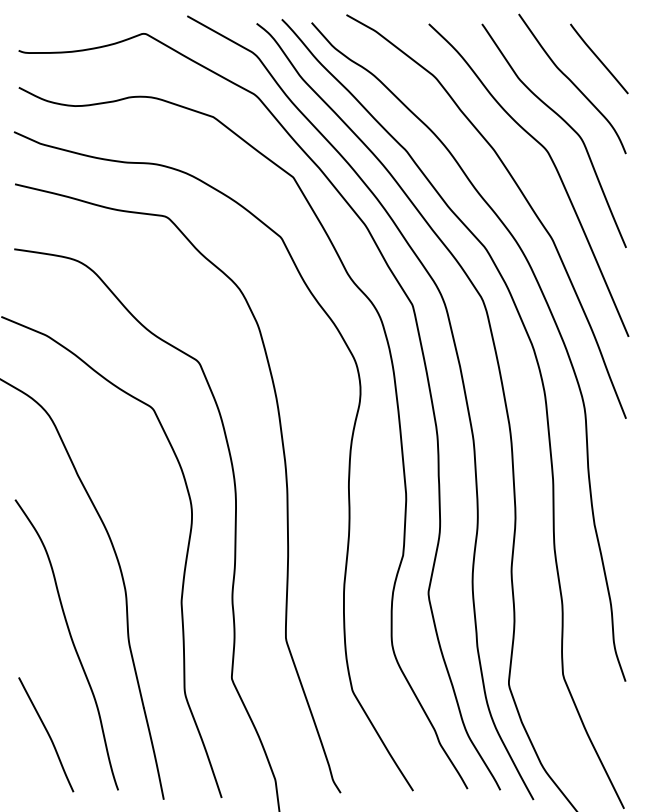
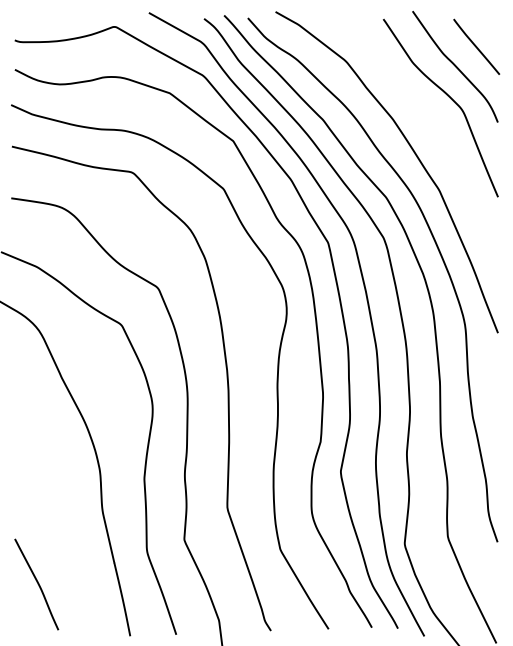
curve: (553, 166) -> (440, 132), removed
curve: (71, 641) -> (56, 510), removed

